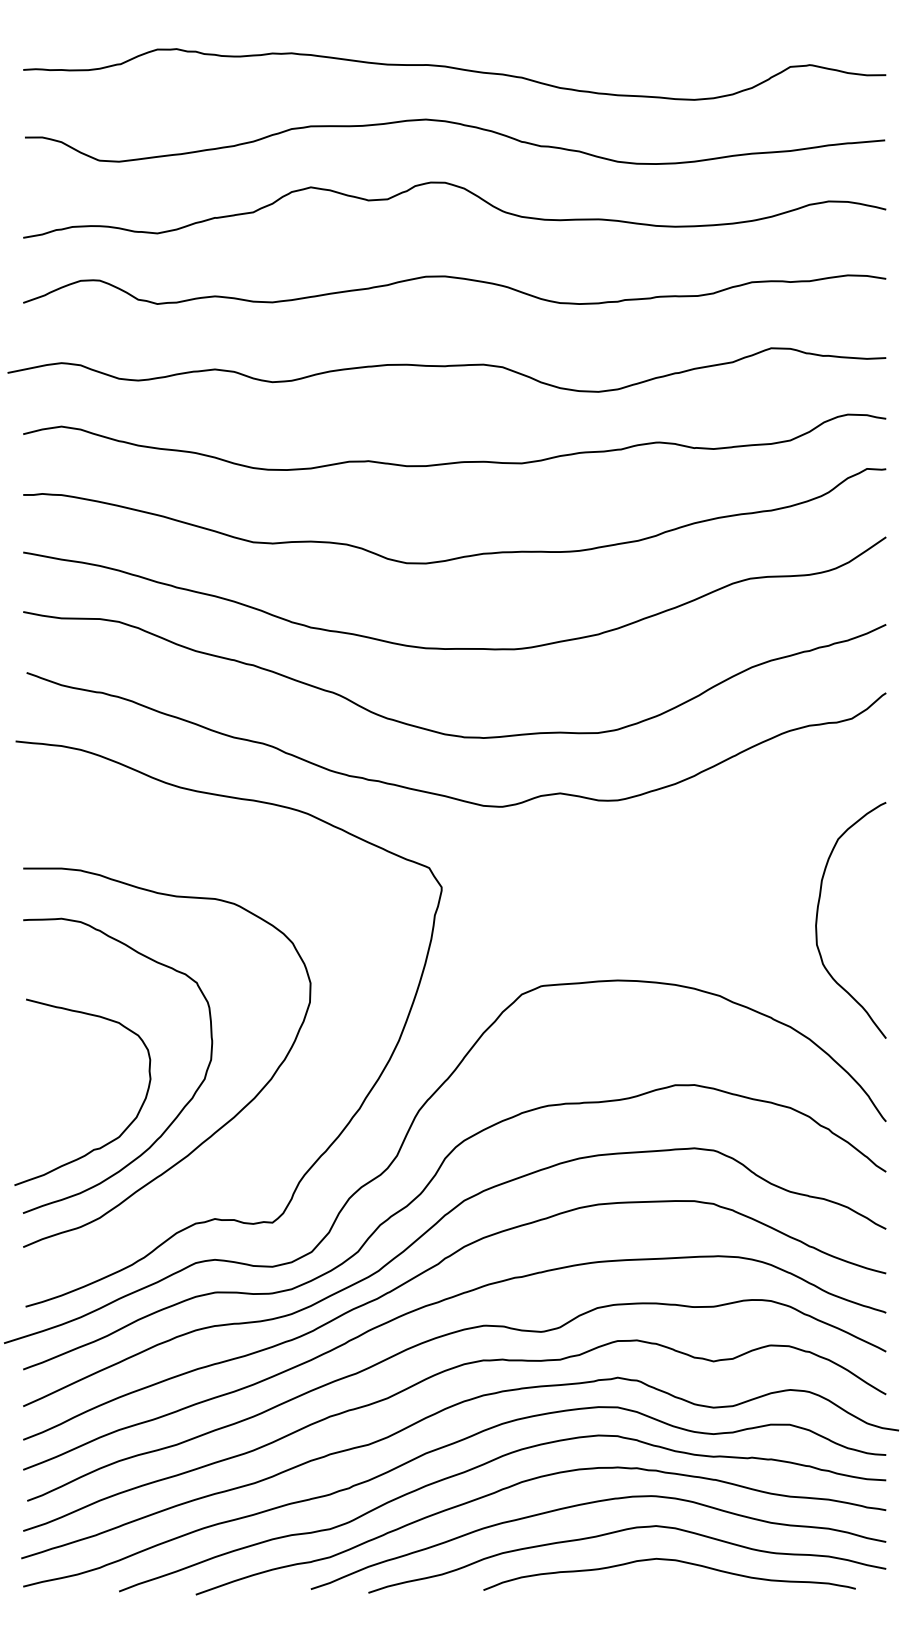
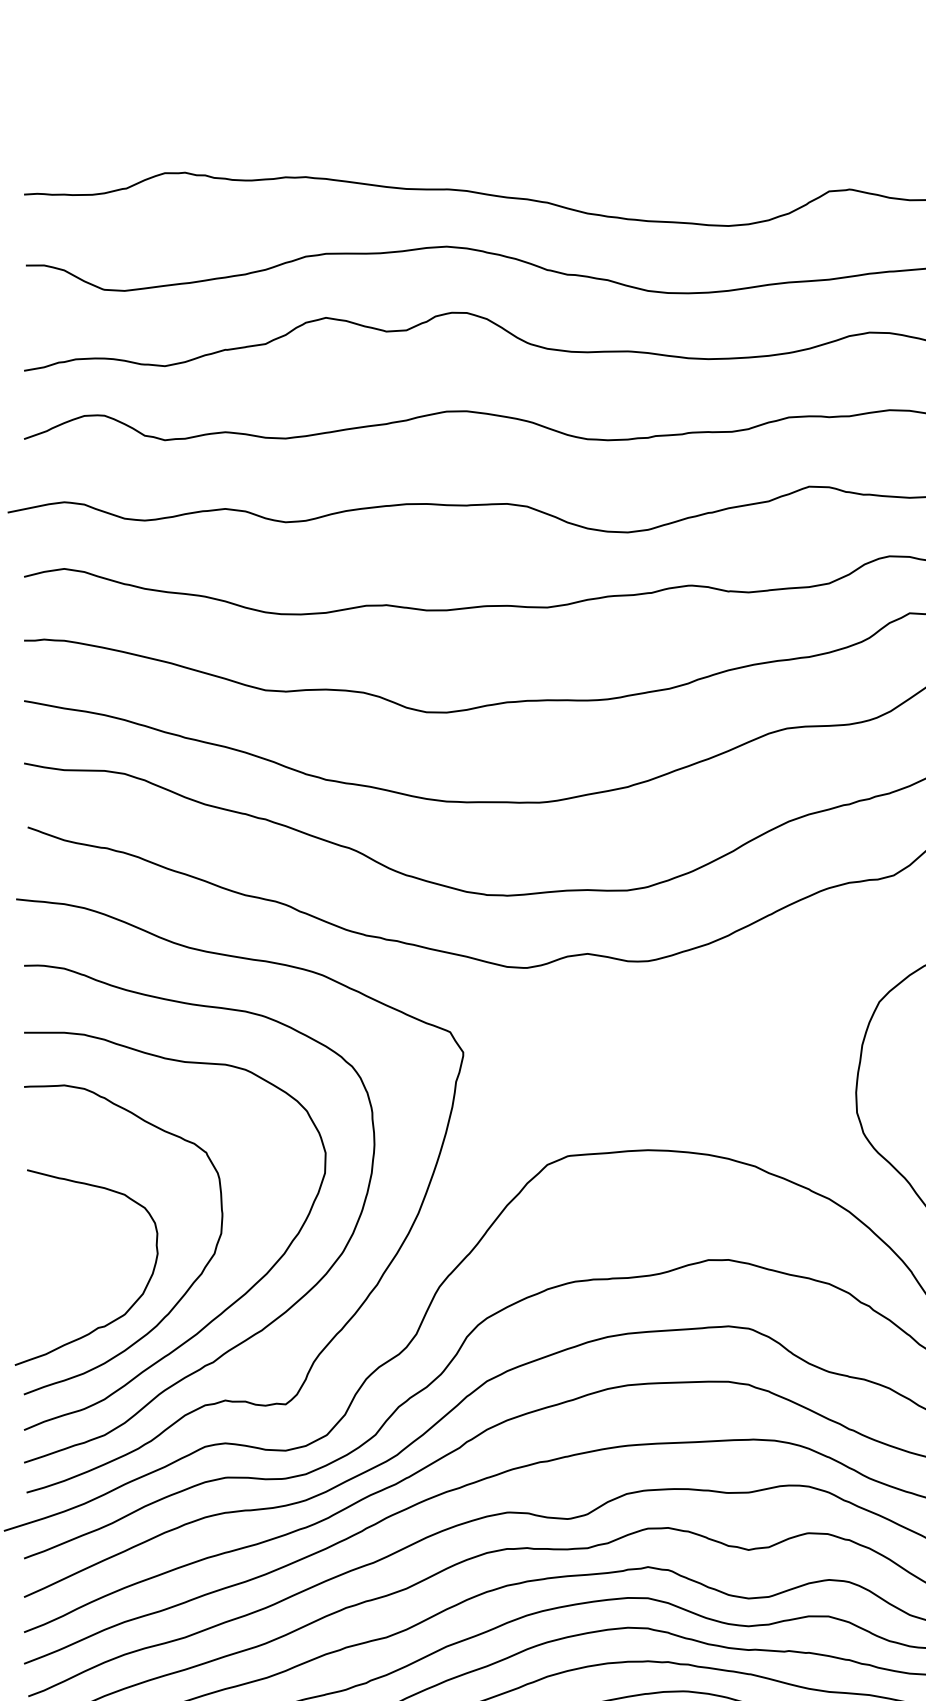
curve: (265, 1138) -> (278, 1316), added

